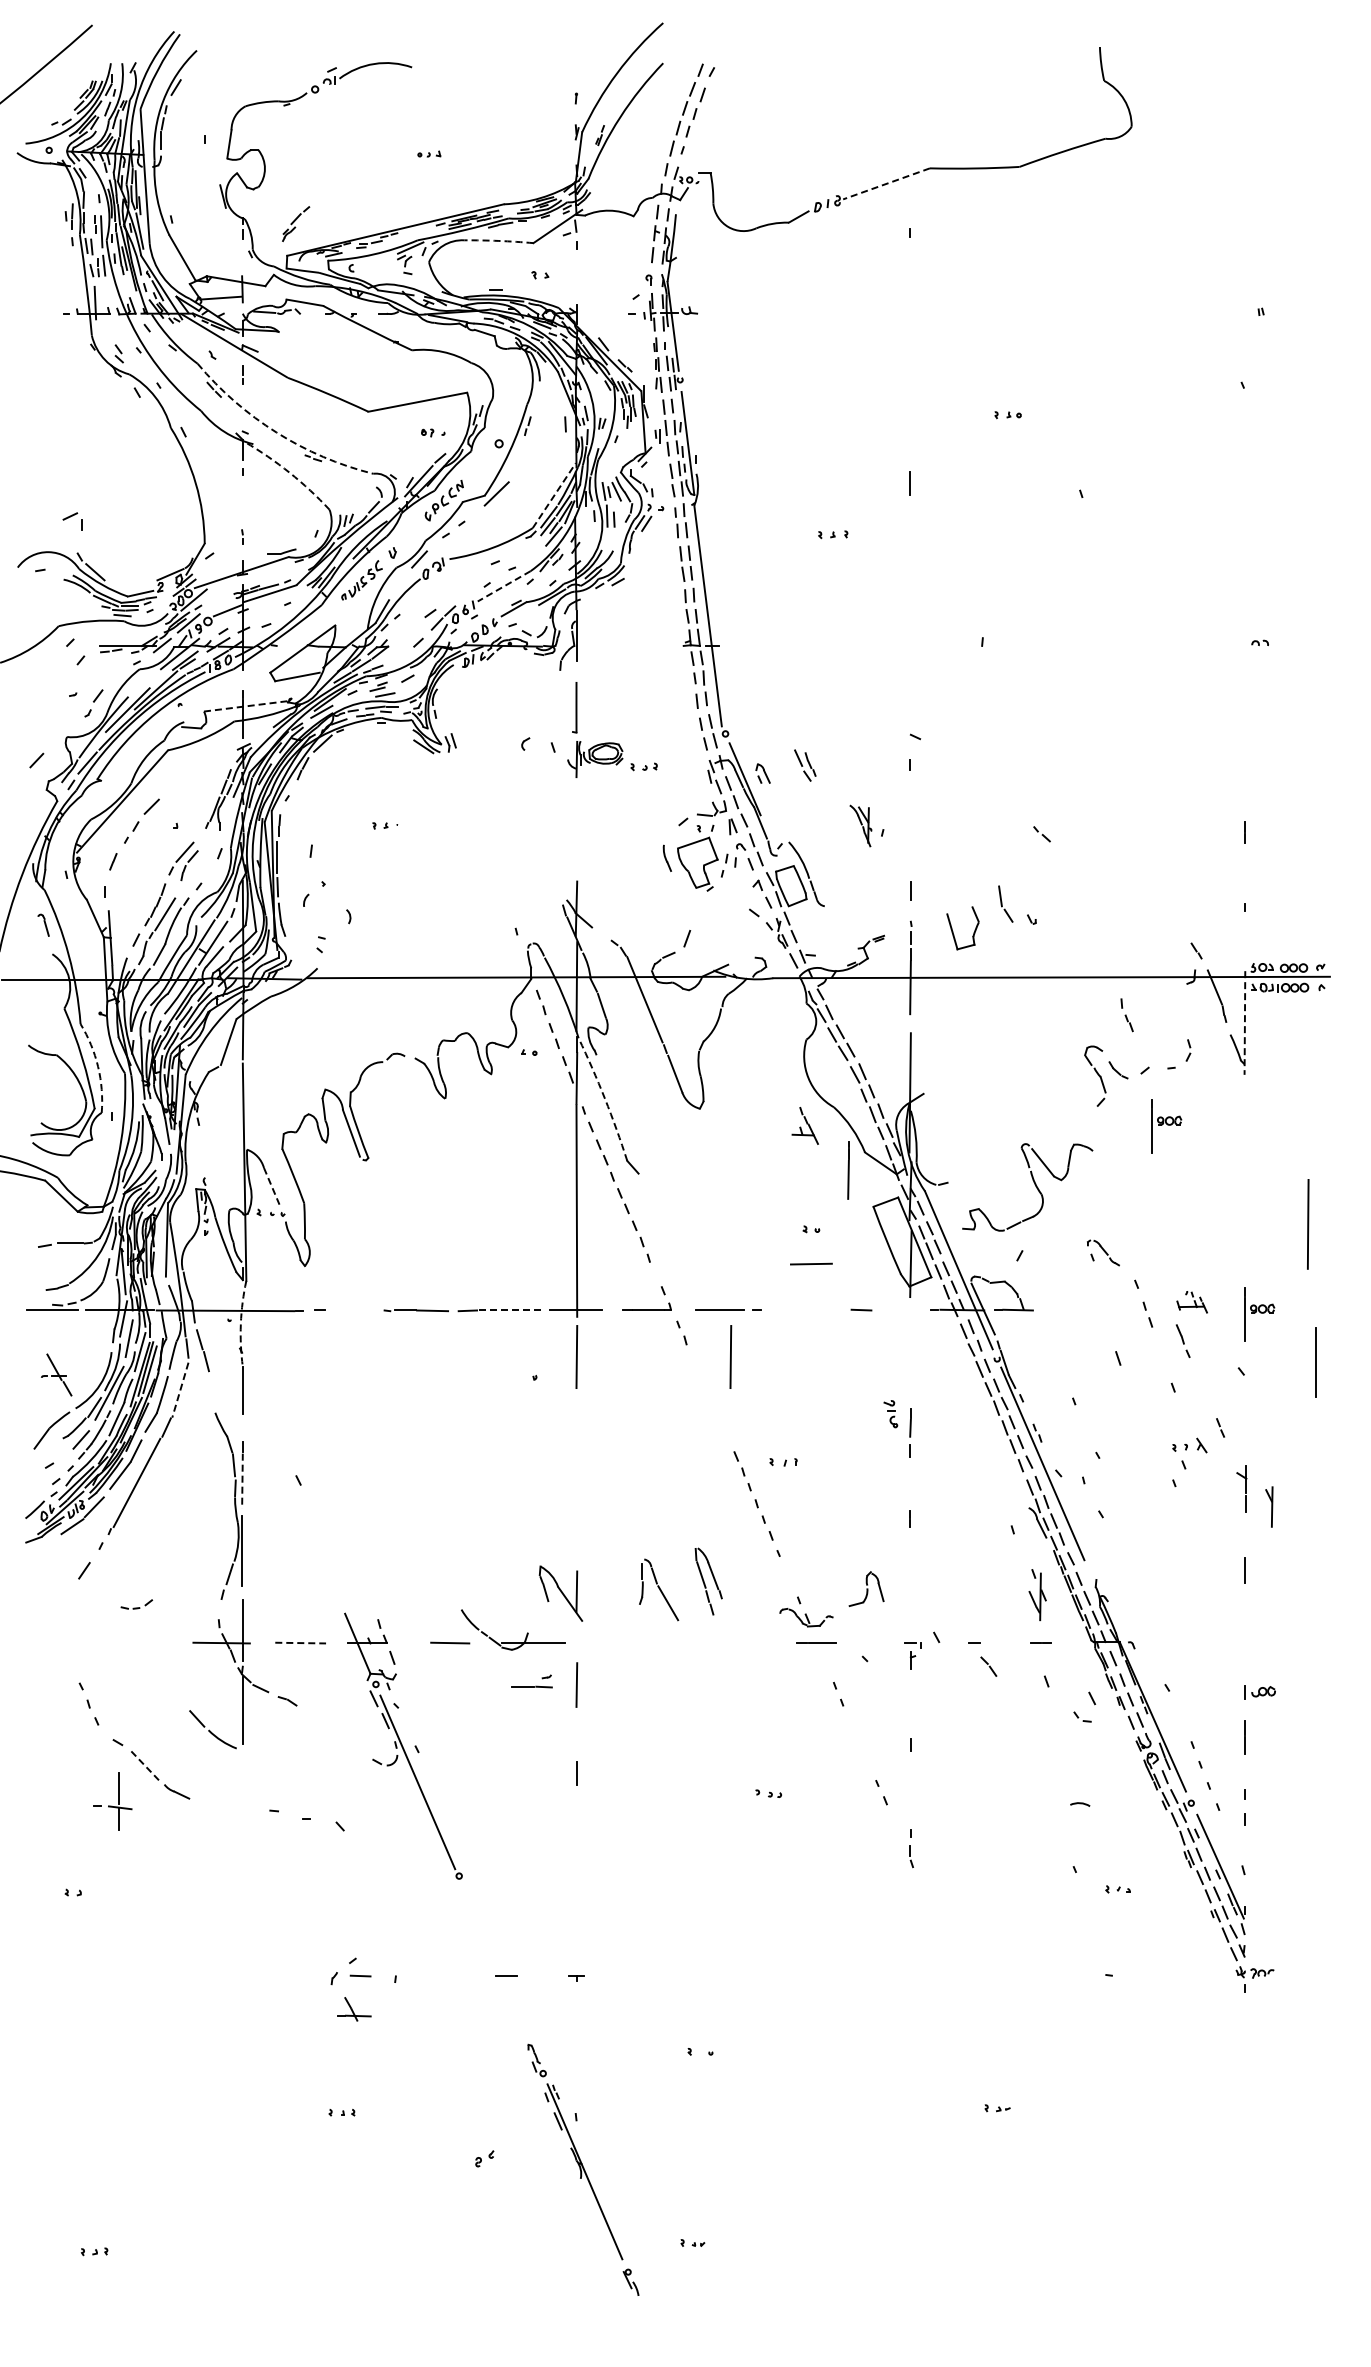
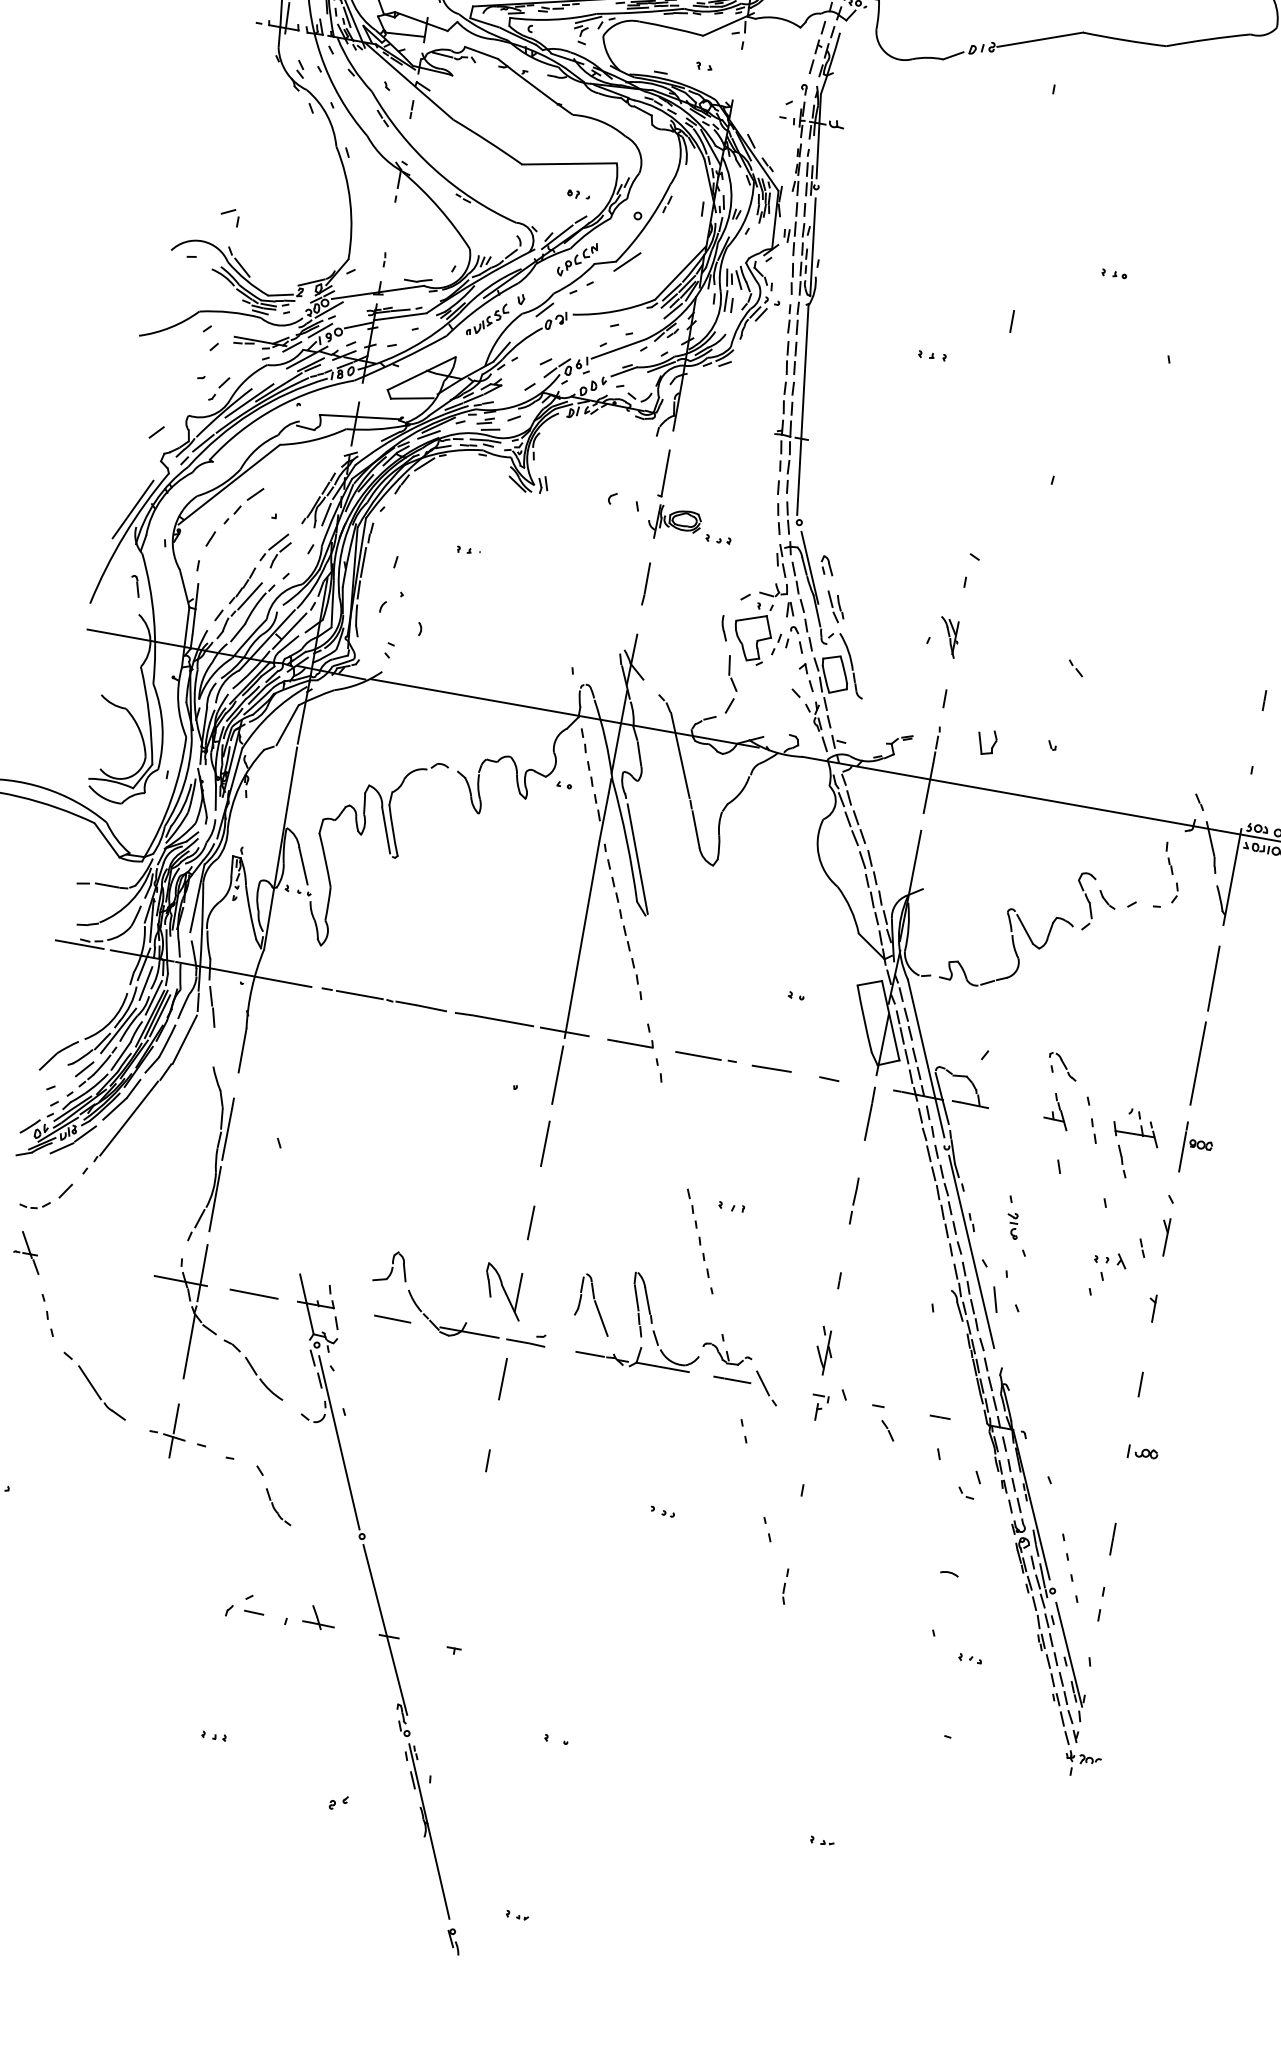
line: (886, 184) -> (1040, 40), dashed -> solid
arc: (498, 240) -> (671, 27), dashed -> solid
arc: (276, 432) -> (433, 168), dashed -> solid
arc: (289, 472) -> (438, 207), dashed -> solid
line: (554, 495) -> (680, 273), dashed -> solid
line: (503, 586) -> (618, 348), dashed -> solid
line: (247, 706) -> (360, 417), dashed -> solid
part: (805, 765) -> (835, 607), moved
line: (229, 814) -> (326, 514), added
part: (860, 825) -> (948, 636), moved
part: (576, 826) -> (645, 583), added
line: (26, 845) -> (133, 509), added
part: (1005, 903) -> (733, 672), moved
part: (962, 928) -> (986, 742), size x0.62
part: (1126, 1015) -> (1169, 858), moved
line: (1244, 1023) -> (1231, 877), dashed -> solid
arc: (98, 1066) -> (162, 726), dashed -> solid
arc: (604, 1098) -> (626, 840), dashed -> solid
line: (619, 1115) -> (637, 858), added
part: (804, 1125) -> (1056, 1110), moved
part: (1166, 1126) -> (1142, 959), removed
line: (848, 1170) -> (869, 1113), moved
part: (1034, 1184) -> (1013, 948), moved
line: (271, 1186) -> (303, 866), dashed -> solid
line: (1308, 1224) -> (1198, 1063), moved
line: (811, 1263) -> (771, 1068), moved
part: (1191, 1301) -> (1136, 1126), size x1.67
line: (354, 1310) -> (359, 995), added
line: (511, 1310) -> (504, 1021), dashed -> solid
arc: (240, 1323) -> (251, 988), dashed -> solid
line: (730, 1356) -> (700, 1100), removed
line: (1315, 1362) -> (1213, 978), moved
part: (56, 1374) -> (28, 1252), moved
line: (180, 1390) -> (184, 1040), dashed -> solid
part: (890, 1414) -> (1012, 1226), moved
line: (576, 1431) -> (544, 1144), added
line: (242, 1481) -> (227, 1134), dashed -> solid
part: (1241, 1488) -> (1151, 1307), size x0.62
part: (1269, 1506) -> (1164, 1236), moved
line: (1076, 1508) -> (995, 1298), added
line: (576, 1516) -> (530, 1222), added
part: (866, 1588) -> (391, 1266), moved
part: (1037, 1595) -> (824, 1351), moved
part: (136, 1604) -> (34, 1204), moved
part: (712, 1626) -> (638, 1347), added
line: (849, 1640) -> (763, 1383), added
line: (301, 1643) -> (254, 1294), dashed -> solid
part: (531, 1681) -> (526, 1337), moved
part: (1259, 1692) -> (1142, 1453), moved
part: (212, 1729) -> (263, 1378), moved
line: (145, 1766) -> (89, 1382), dashed -> solid
line: (1177, 1788) -> (1042, 1575), added
part: (112, 1801) -> (168, 1430), moved
part: (365, 1860) -> (277, 1506), added
line: (500, 1969) -> (384, 1629), added
part: (354, 2009) -> (319, 1618), moved

